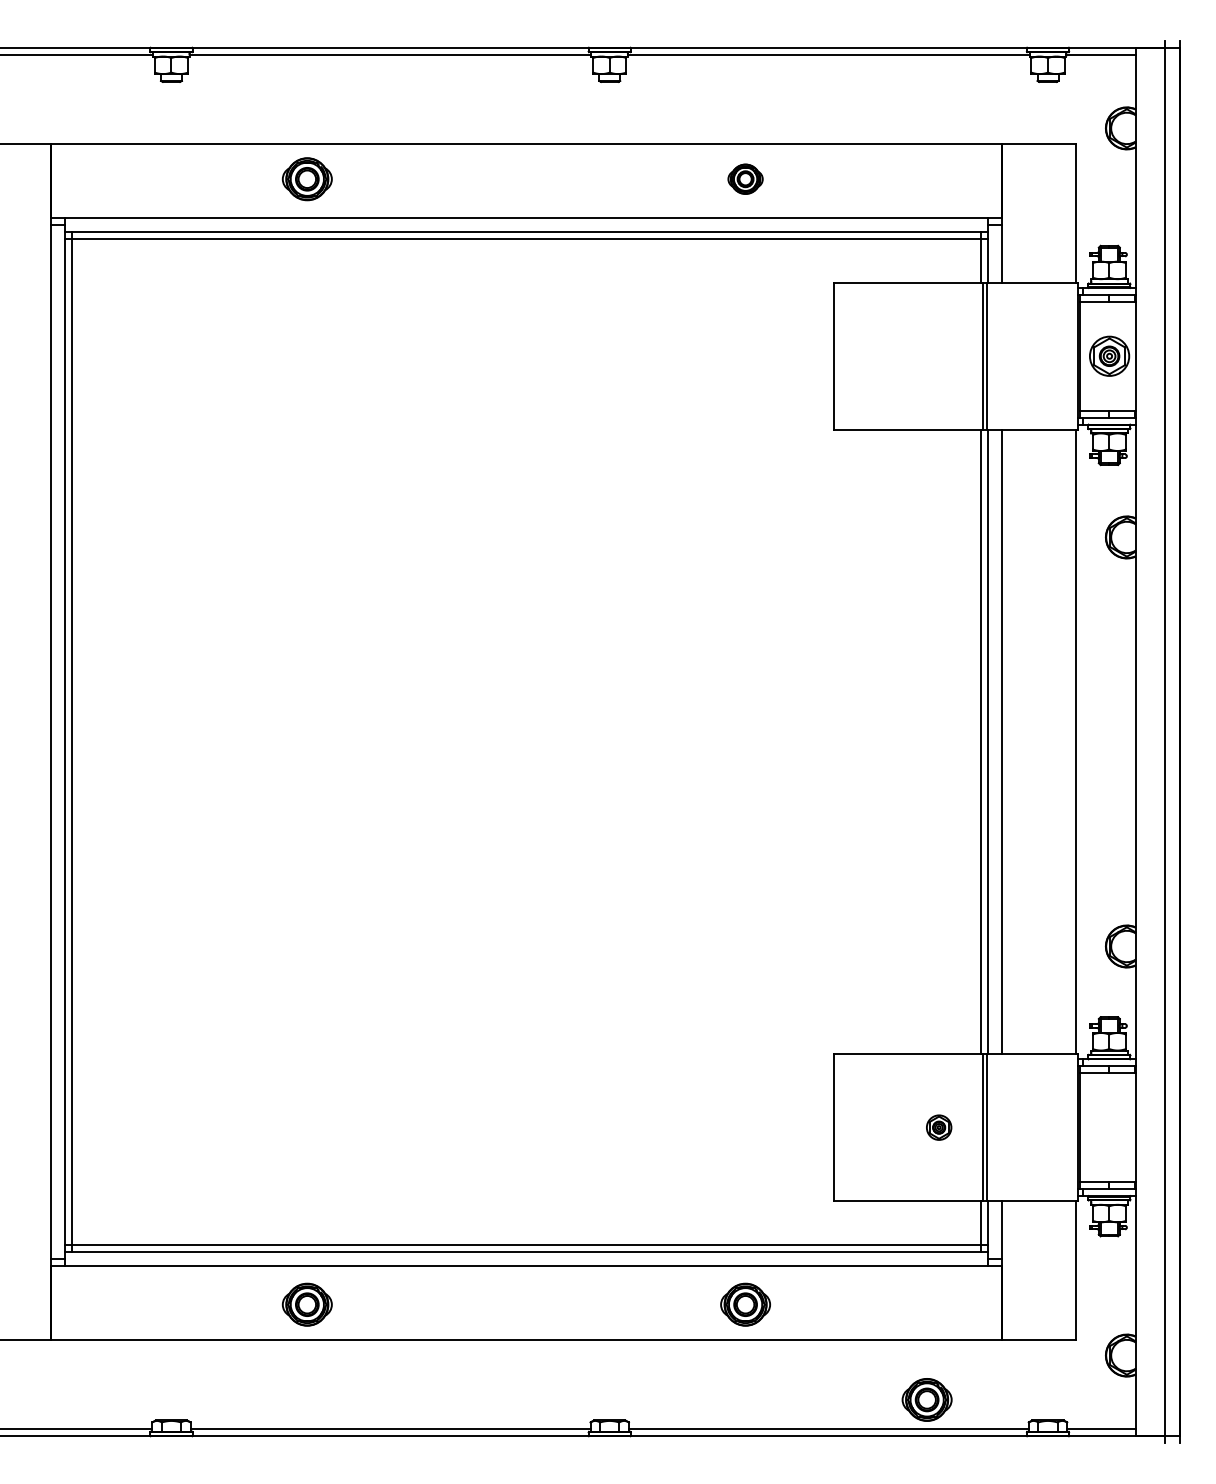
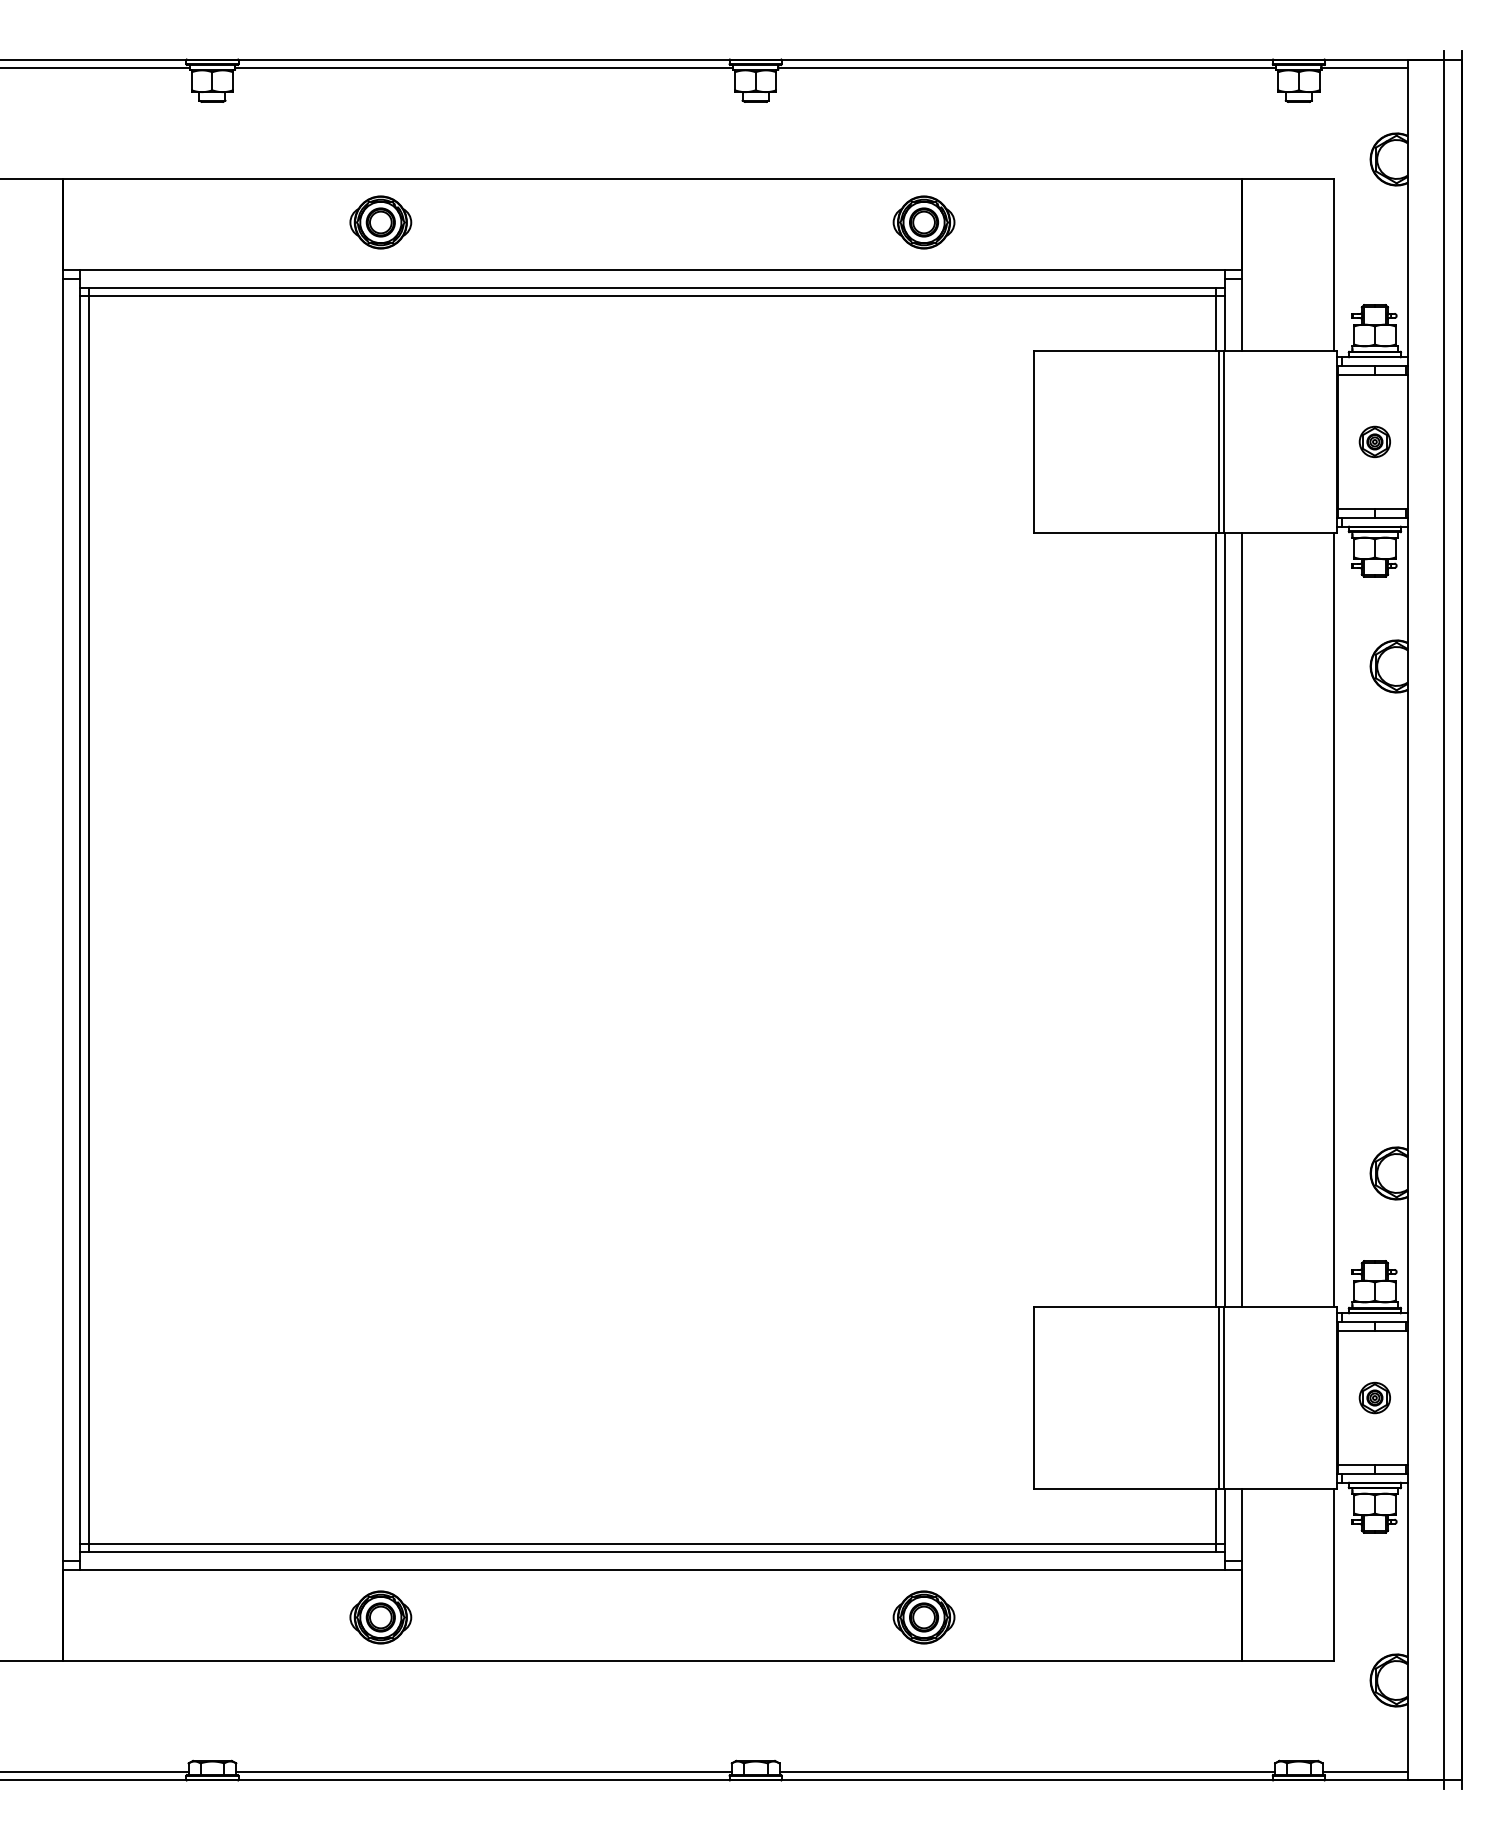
part: (745, 179) -> (923, 222), size x1.43
part: (1109, 355) -> (1374, 441), size x0.62
part: (938, 1127) -> (1374, 1397), moved
part: (926, 1399) -> (1148, 1735), removed

